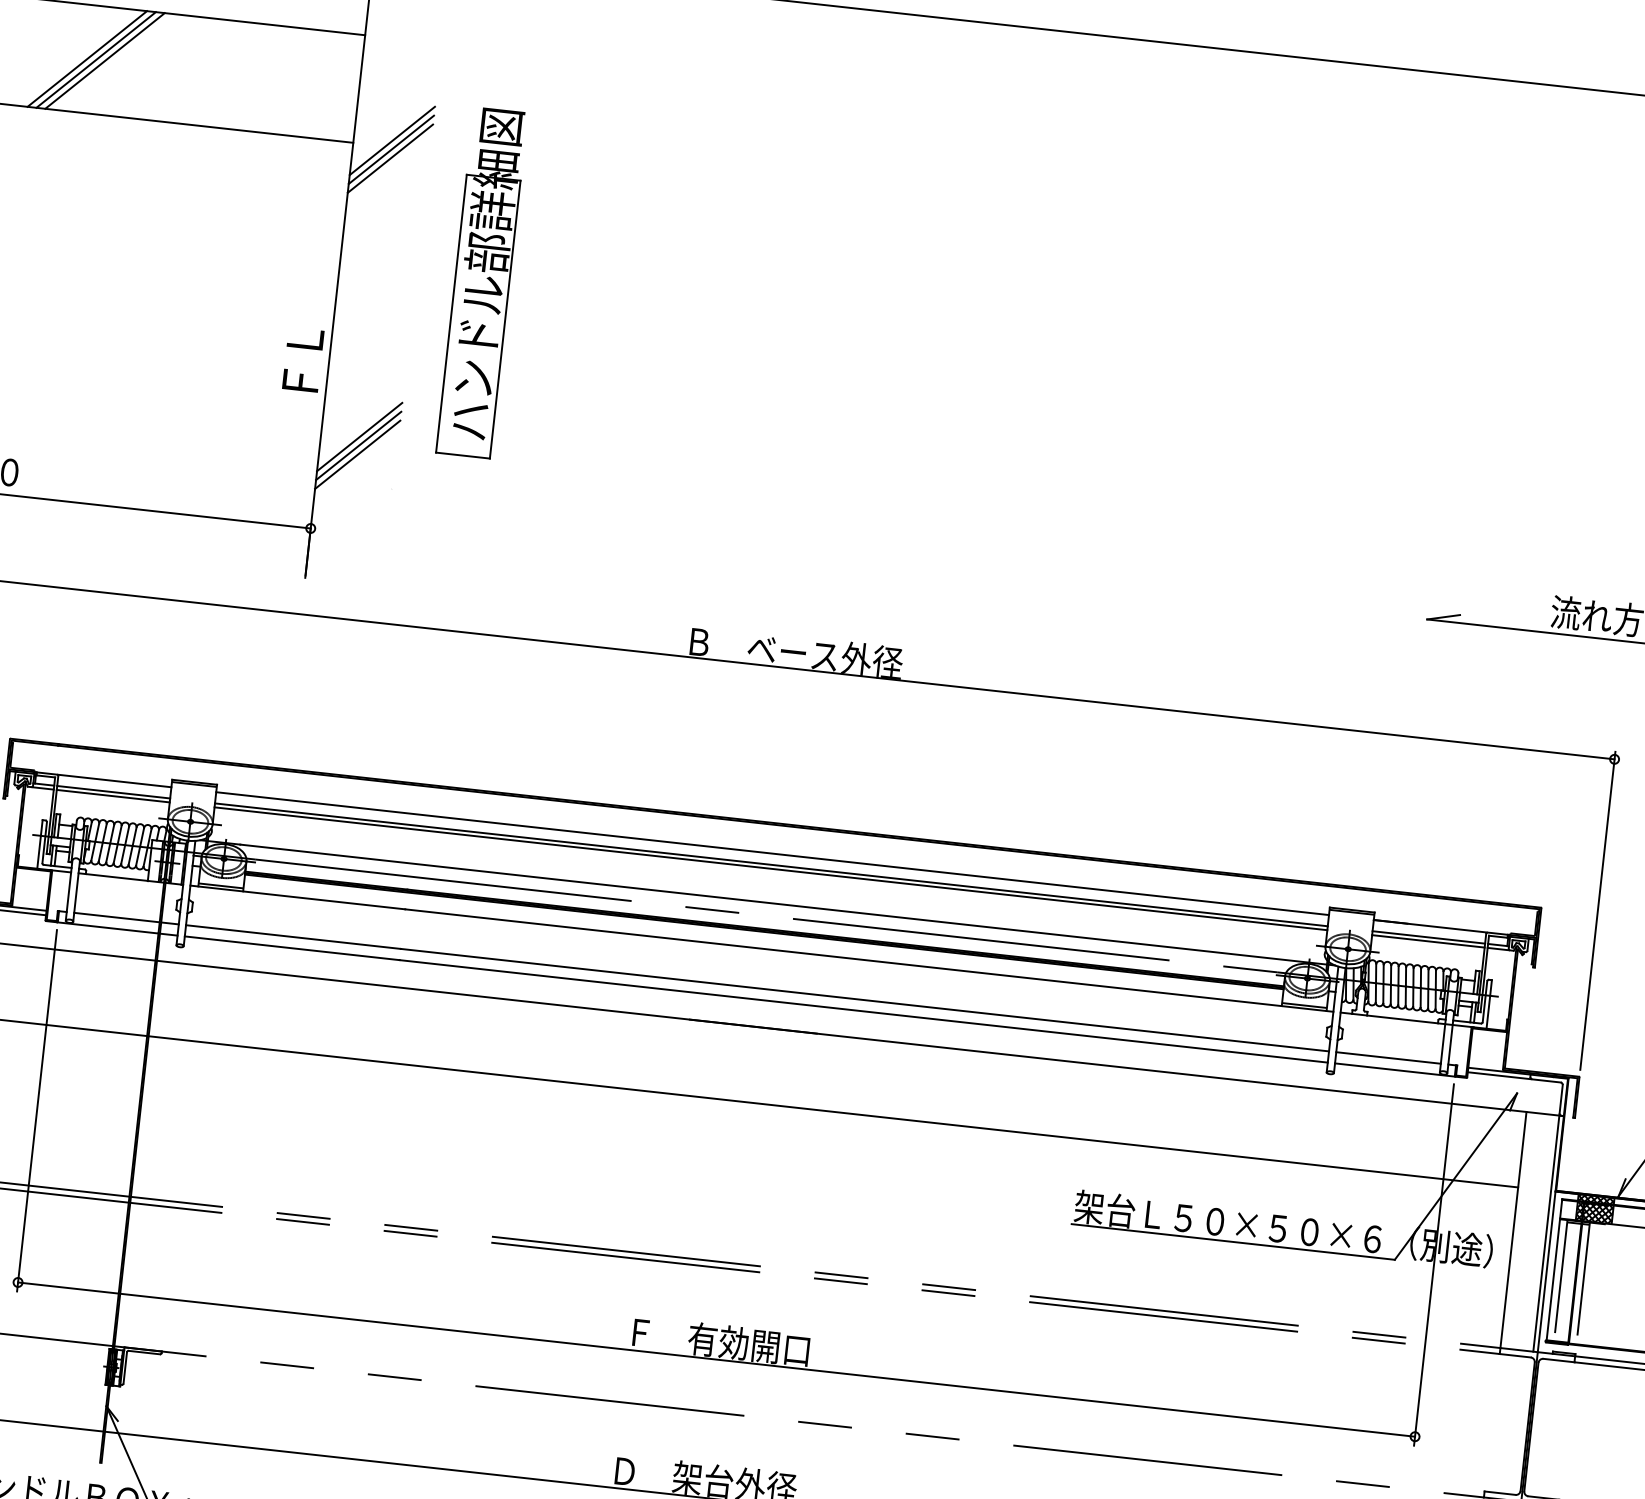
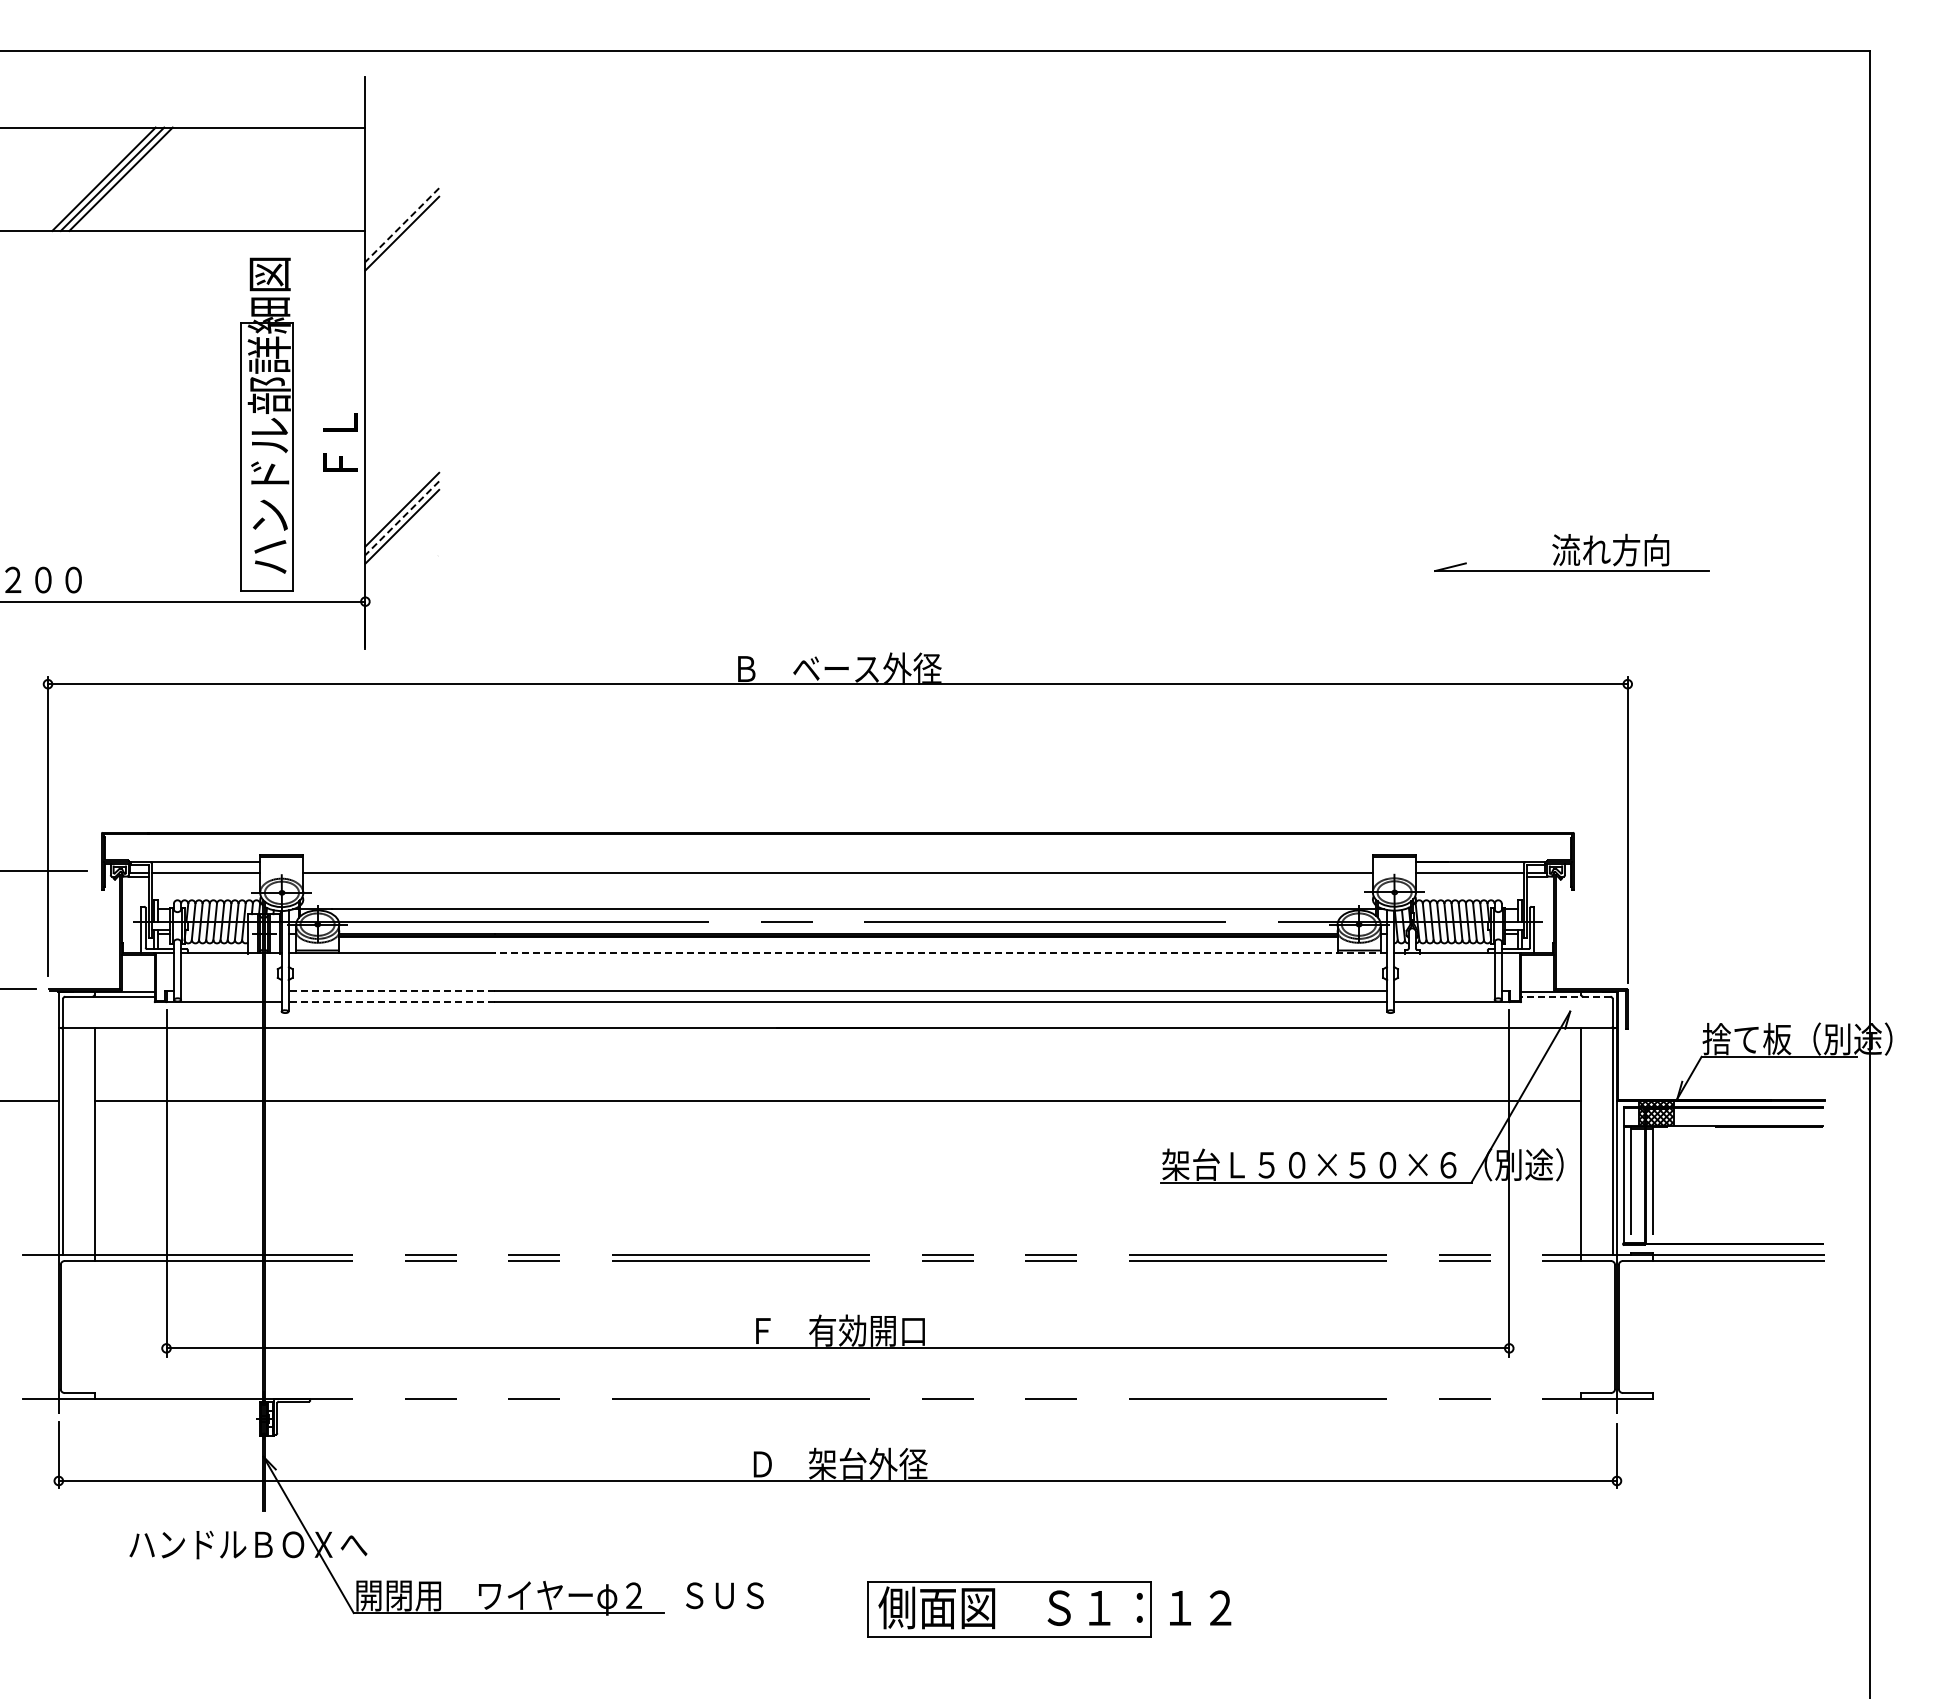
line: (391, 141) -> (401, 225), solid -> dashed
line: (390, 159) -> (402, 242), removed
part: (481, 282) -> (266, 424), moved
line: (357, 446) -> (401, 518), solid -> dashed
line: (112, 796) -> (205, 876), removed
line: (771, 854) -> (837, 862), removed
line: (770, 868) -> (837, 876), removed
line: (126, 918) -> (231, 991), removed
line: (293, 937) -> (391, 991), solid -> dashed
line: (1427, 941) -> (1469, 876), removed
line: (291, 948) -> (391, 1002), solid -> dashed
line: (868, 960) -> (940, 953), solid -> dashed
line: (1388, 1057) -> (1444, 991), removed
line: (1513, 1077) -> (1565, 996), solid -> dashed

